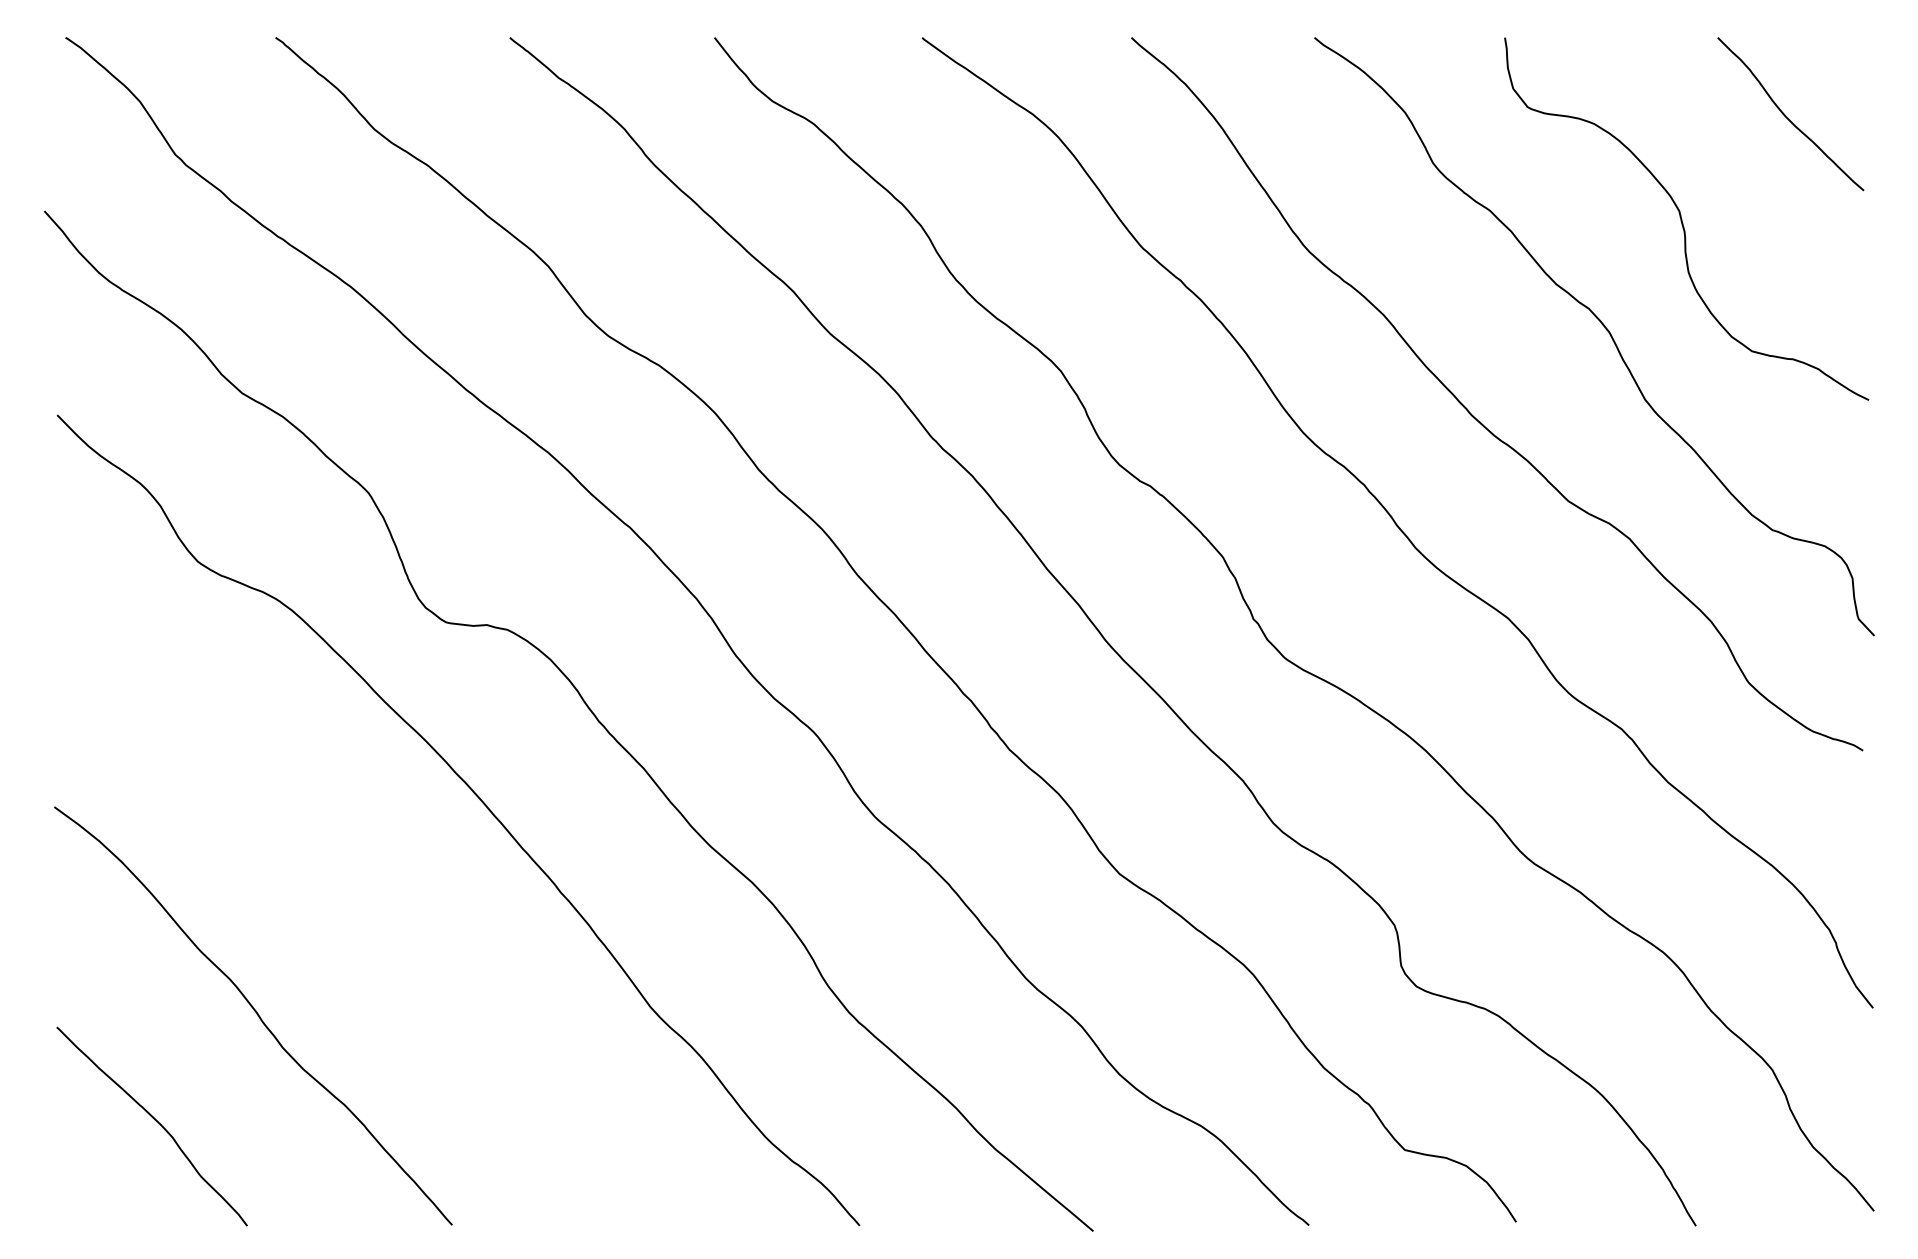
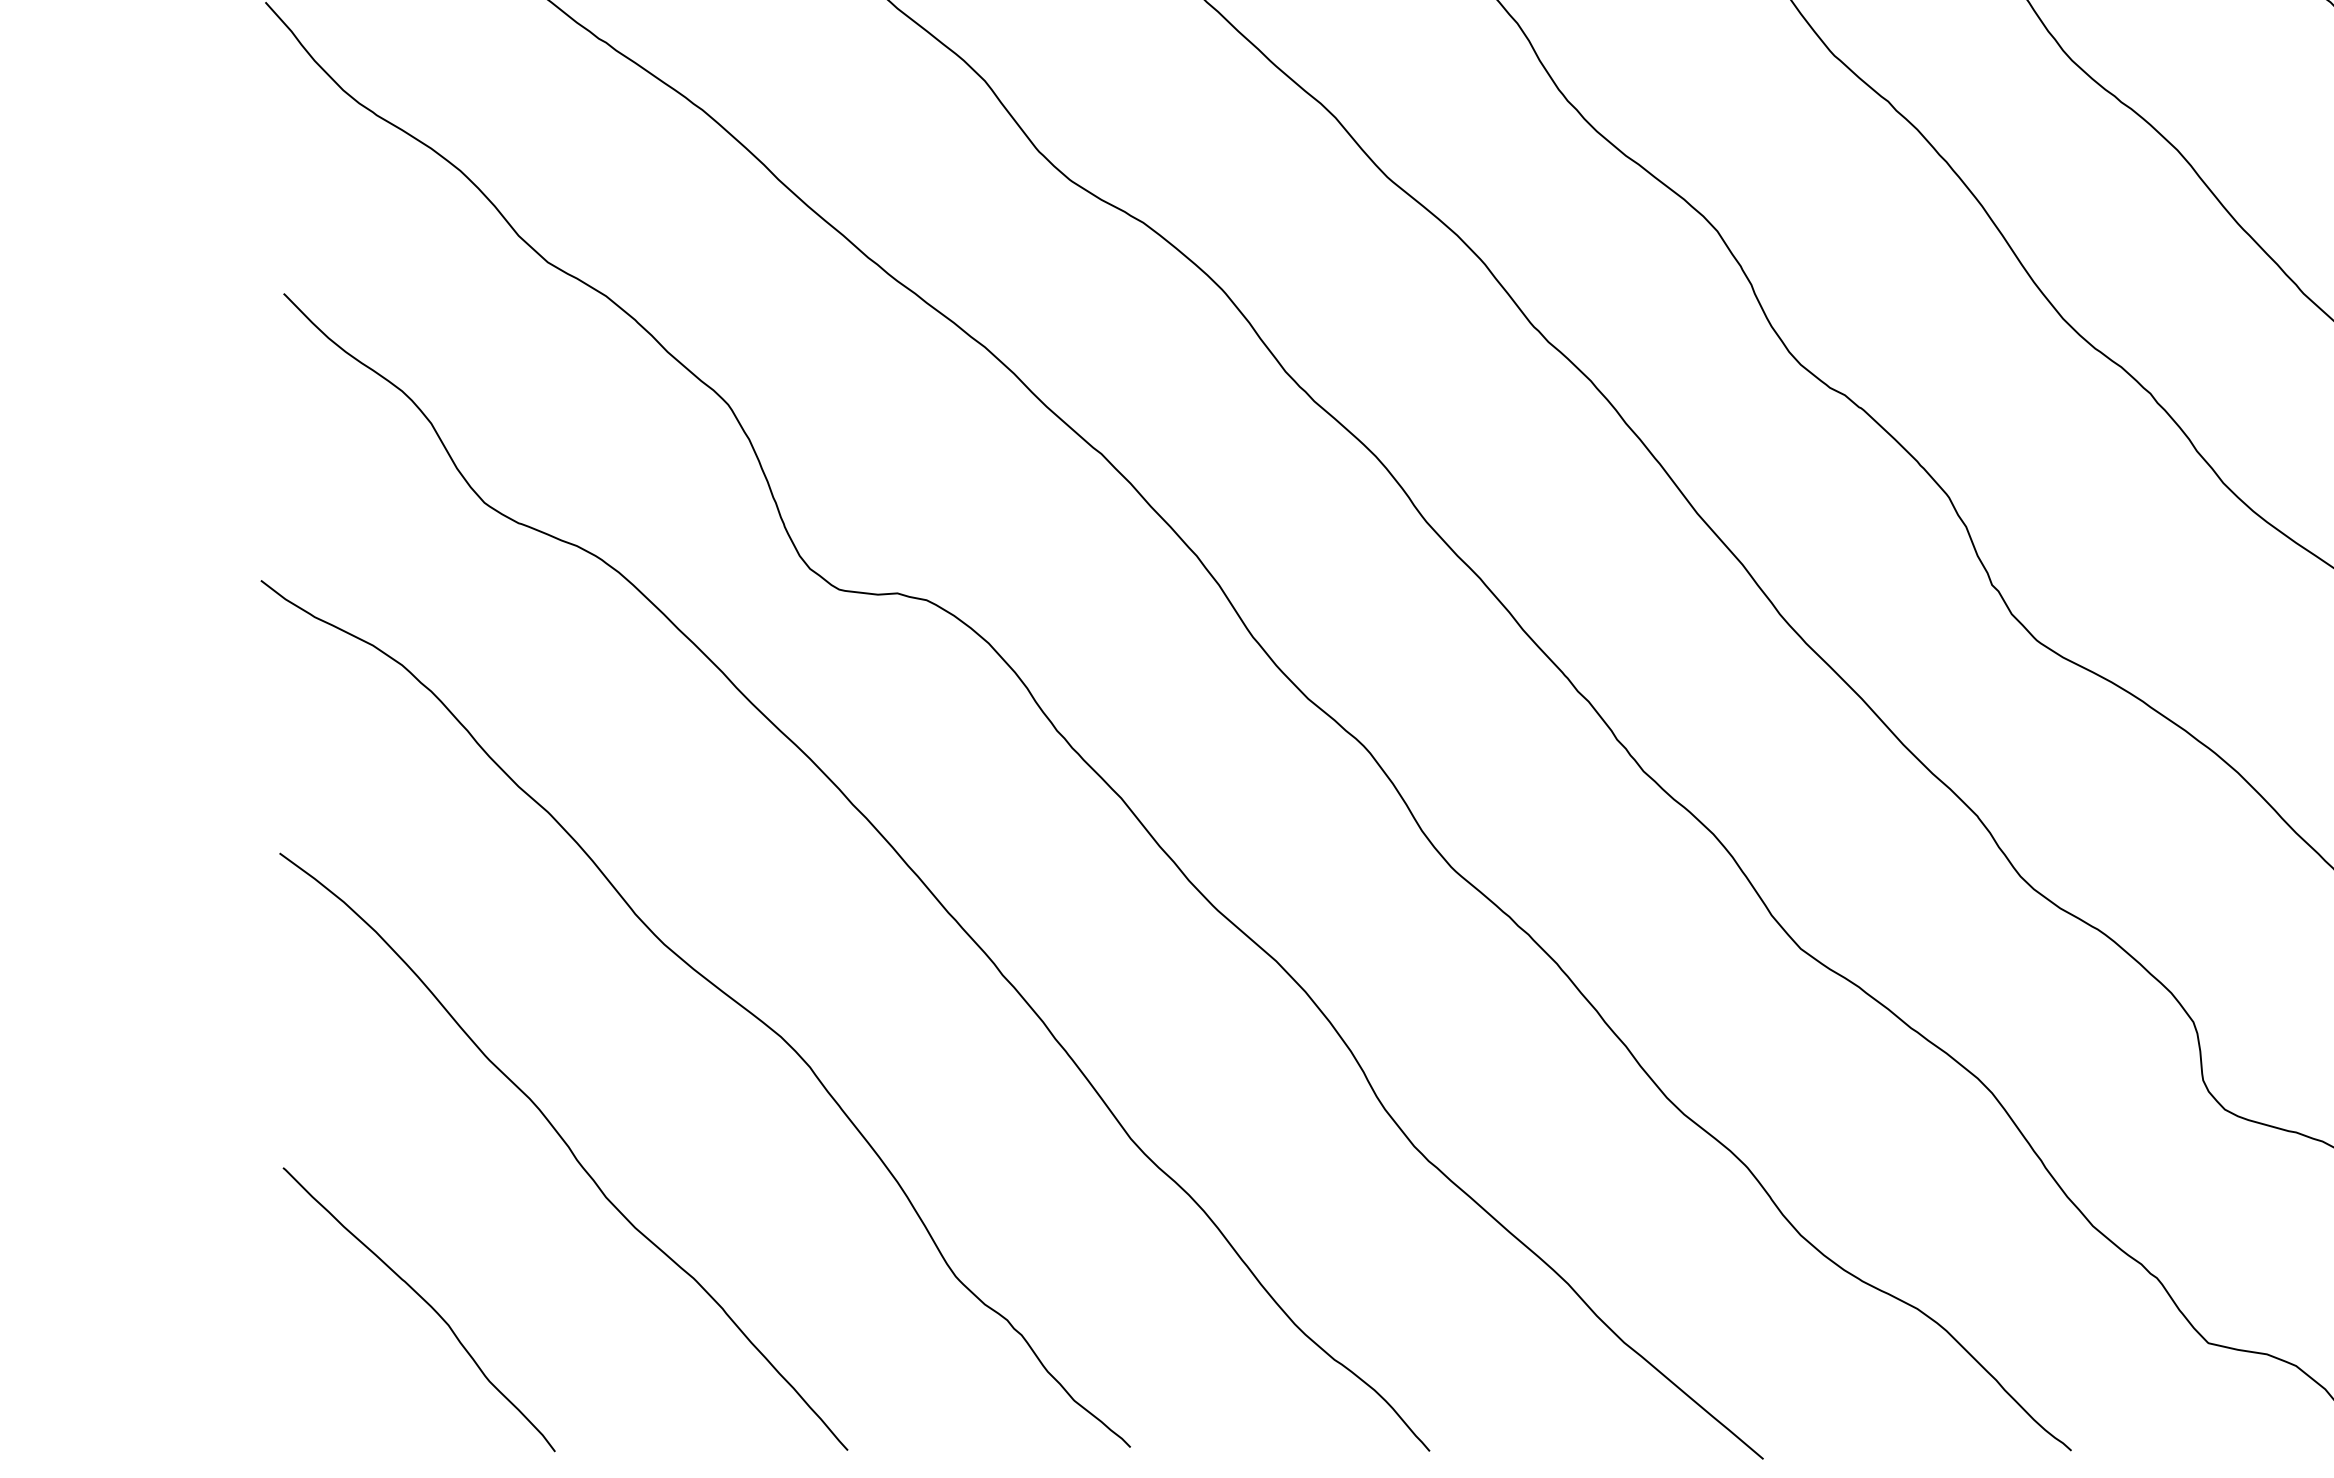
curve: (359, 901) -> (715, 988), added

